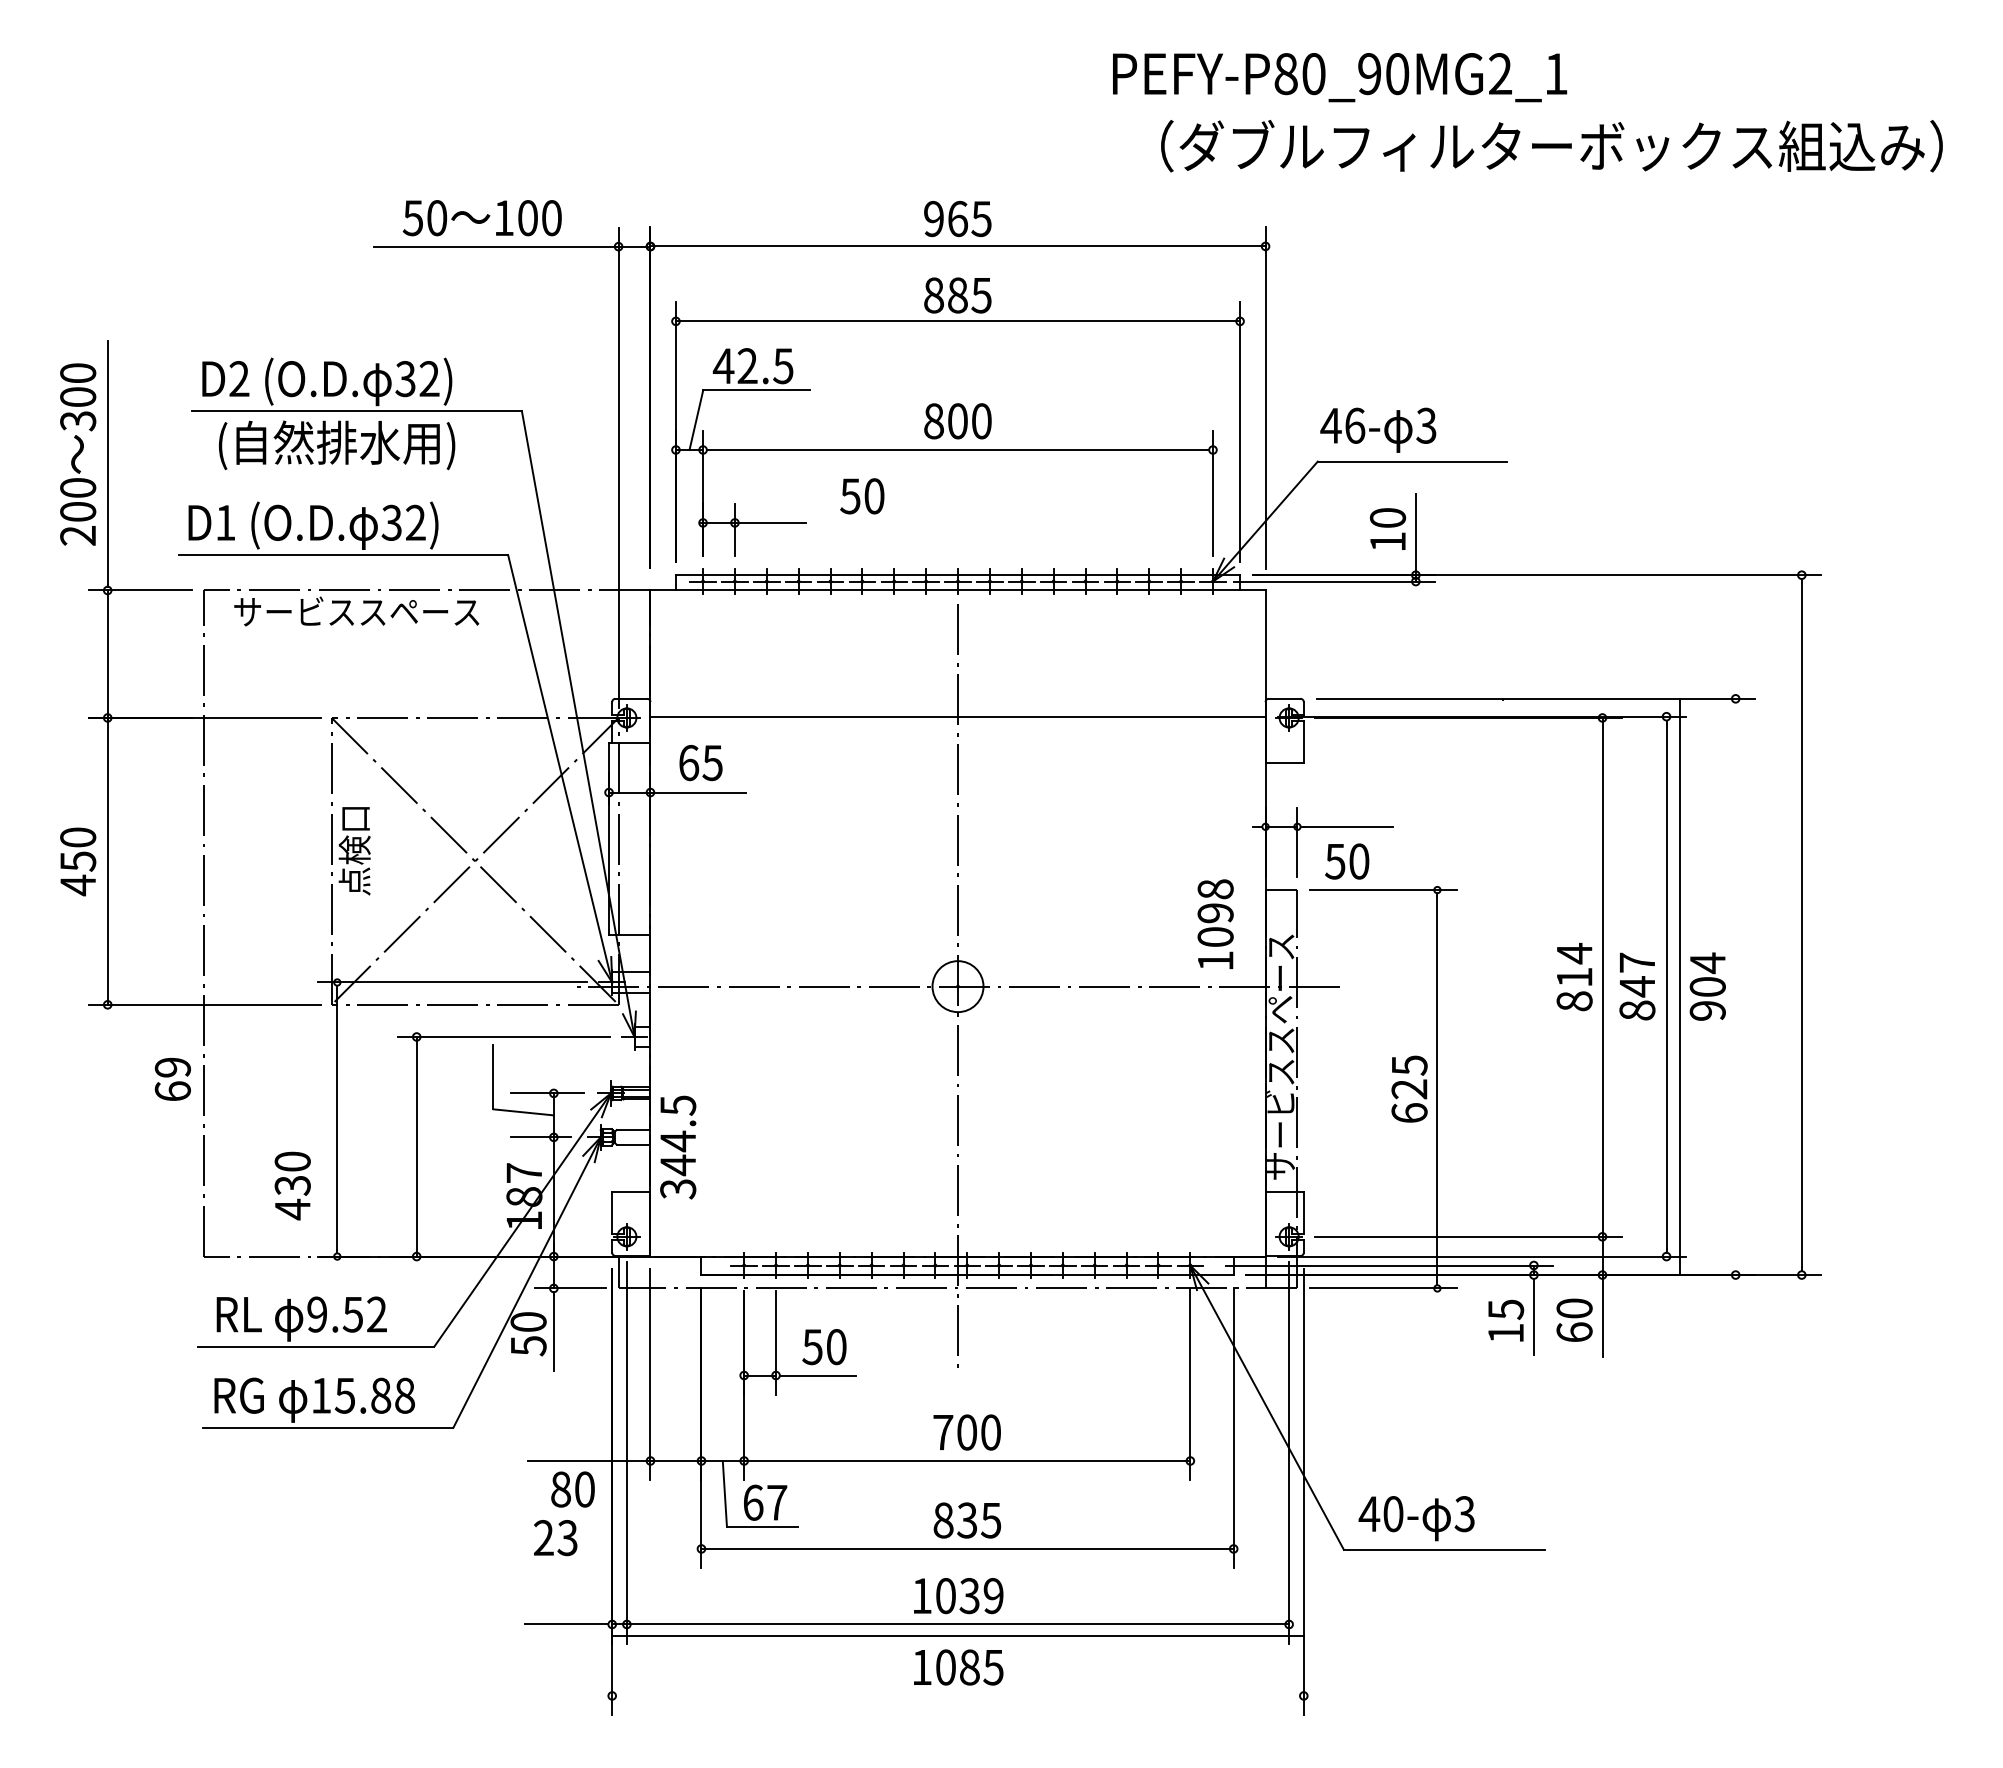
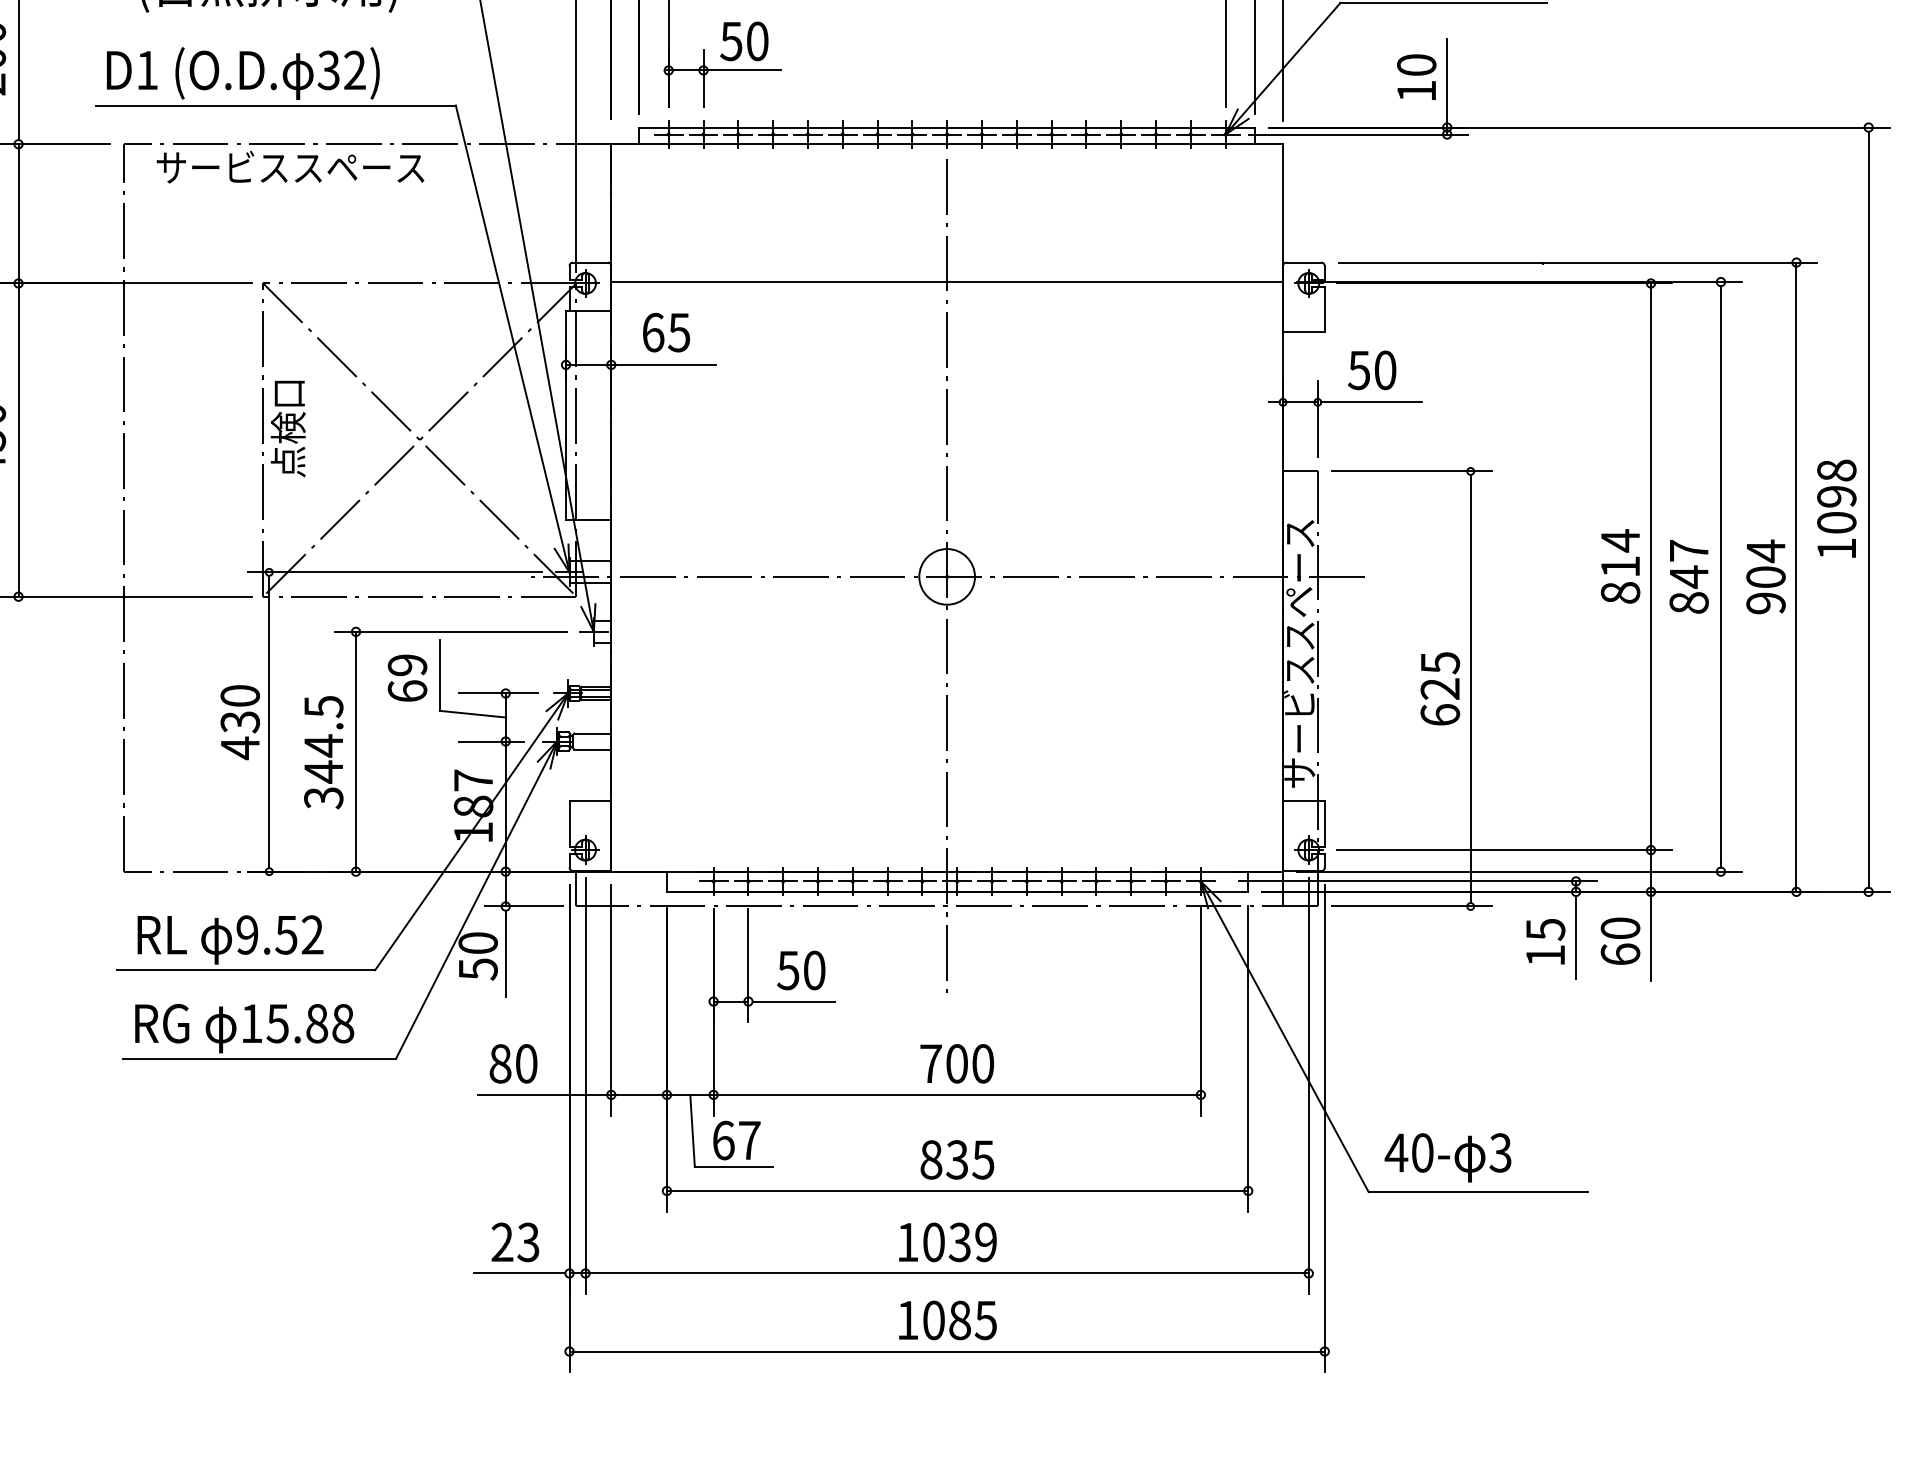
text: (862, 496) -> (744, 41), moved
text: (1347, 861) -> (1372, 370), moved
text: (1215, 923) -> (1836, 507), moved
line: (1679, 986) -> (1796, 576), moved
text: (172, 1079) -> (407, 678), moved
text: (678, 1147) -> (324, 752), moved
text: (292, 1185) -> (240, 721), moved
text: (572, 1489) -> (513, 1063), moved
text: (555, 1538) -> (515, 1242), moved
line: (957, 1635) -> (946, 1351), moved

